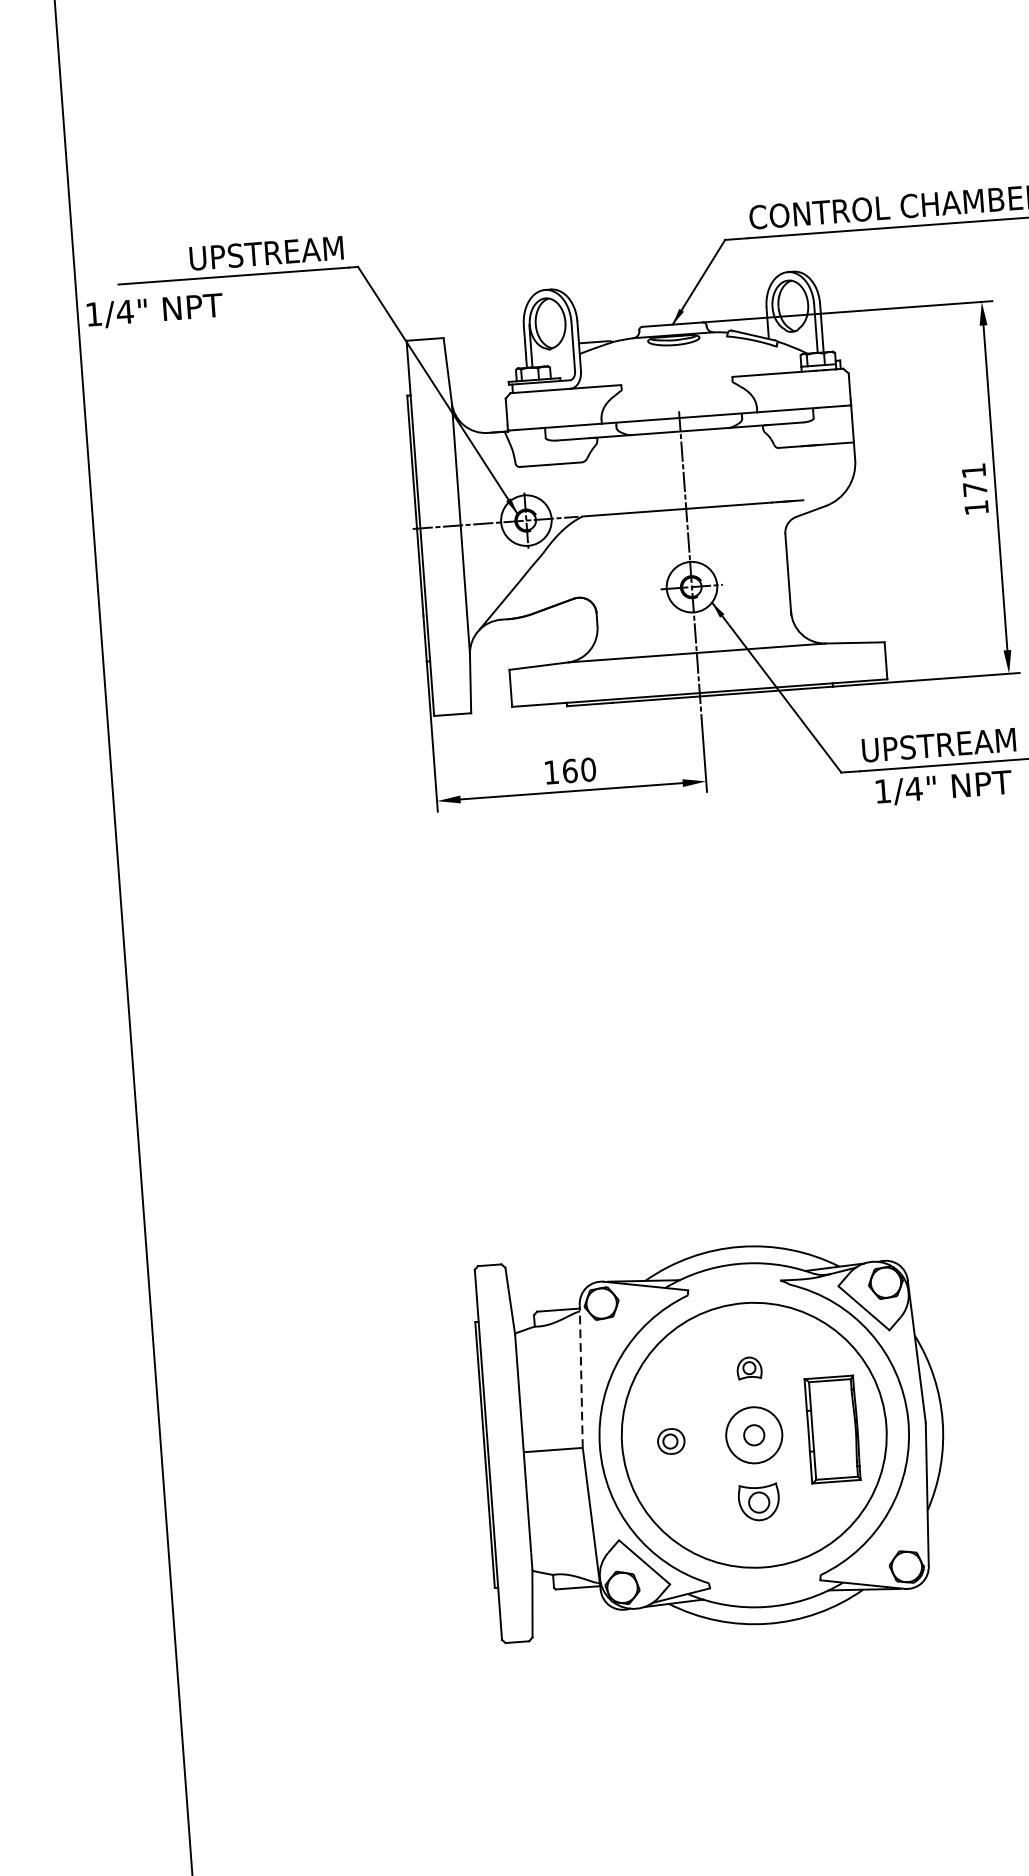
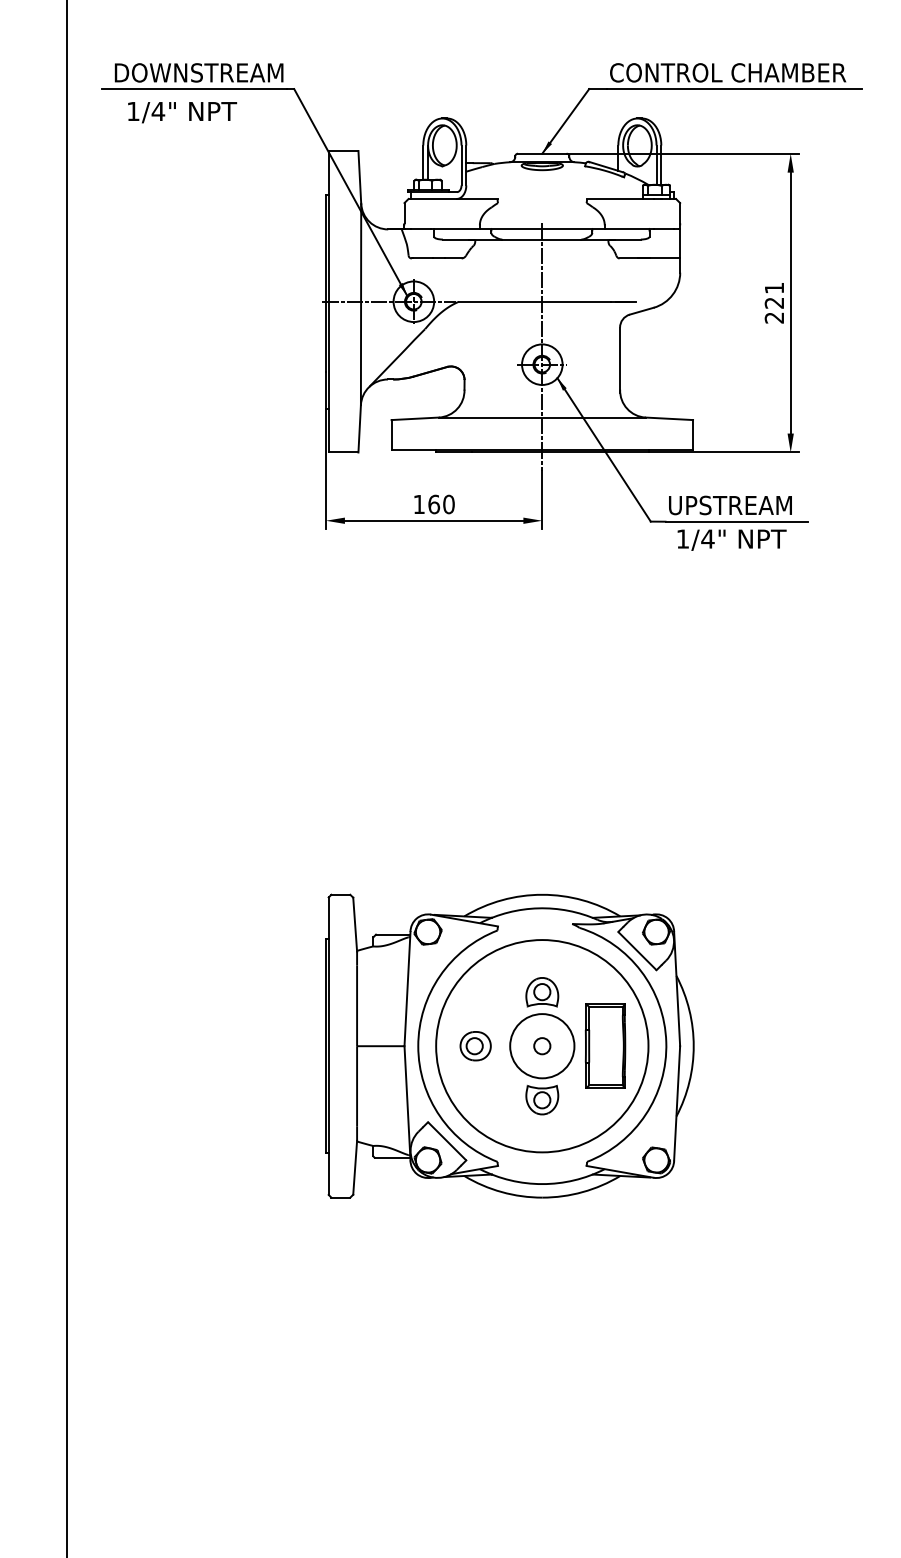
text: (178, 259) -> (151, 72), UPSTREAM -> DOWNSTREAM
text: (155, 311) -> (182, 112), moved
text: (974, 498) -> (773, 310), 171 -> 221
part: (749, 1368) -> (542, 992), size x1.67
line: (581, 1375) -> (407, 988), dashed -> solid
circle: (754, 1435) -> (542, 1046), size x1.43
part: (671, 1441) -> (475, 1046), size x1.43

